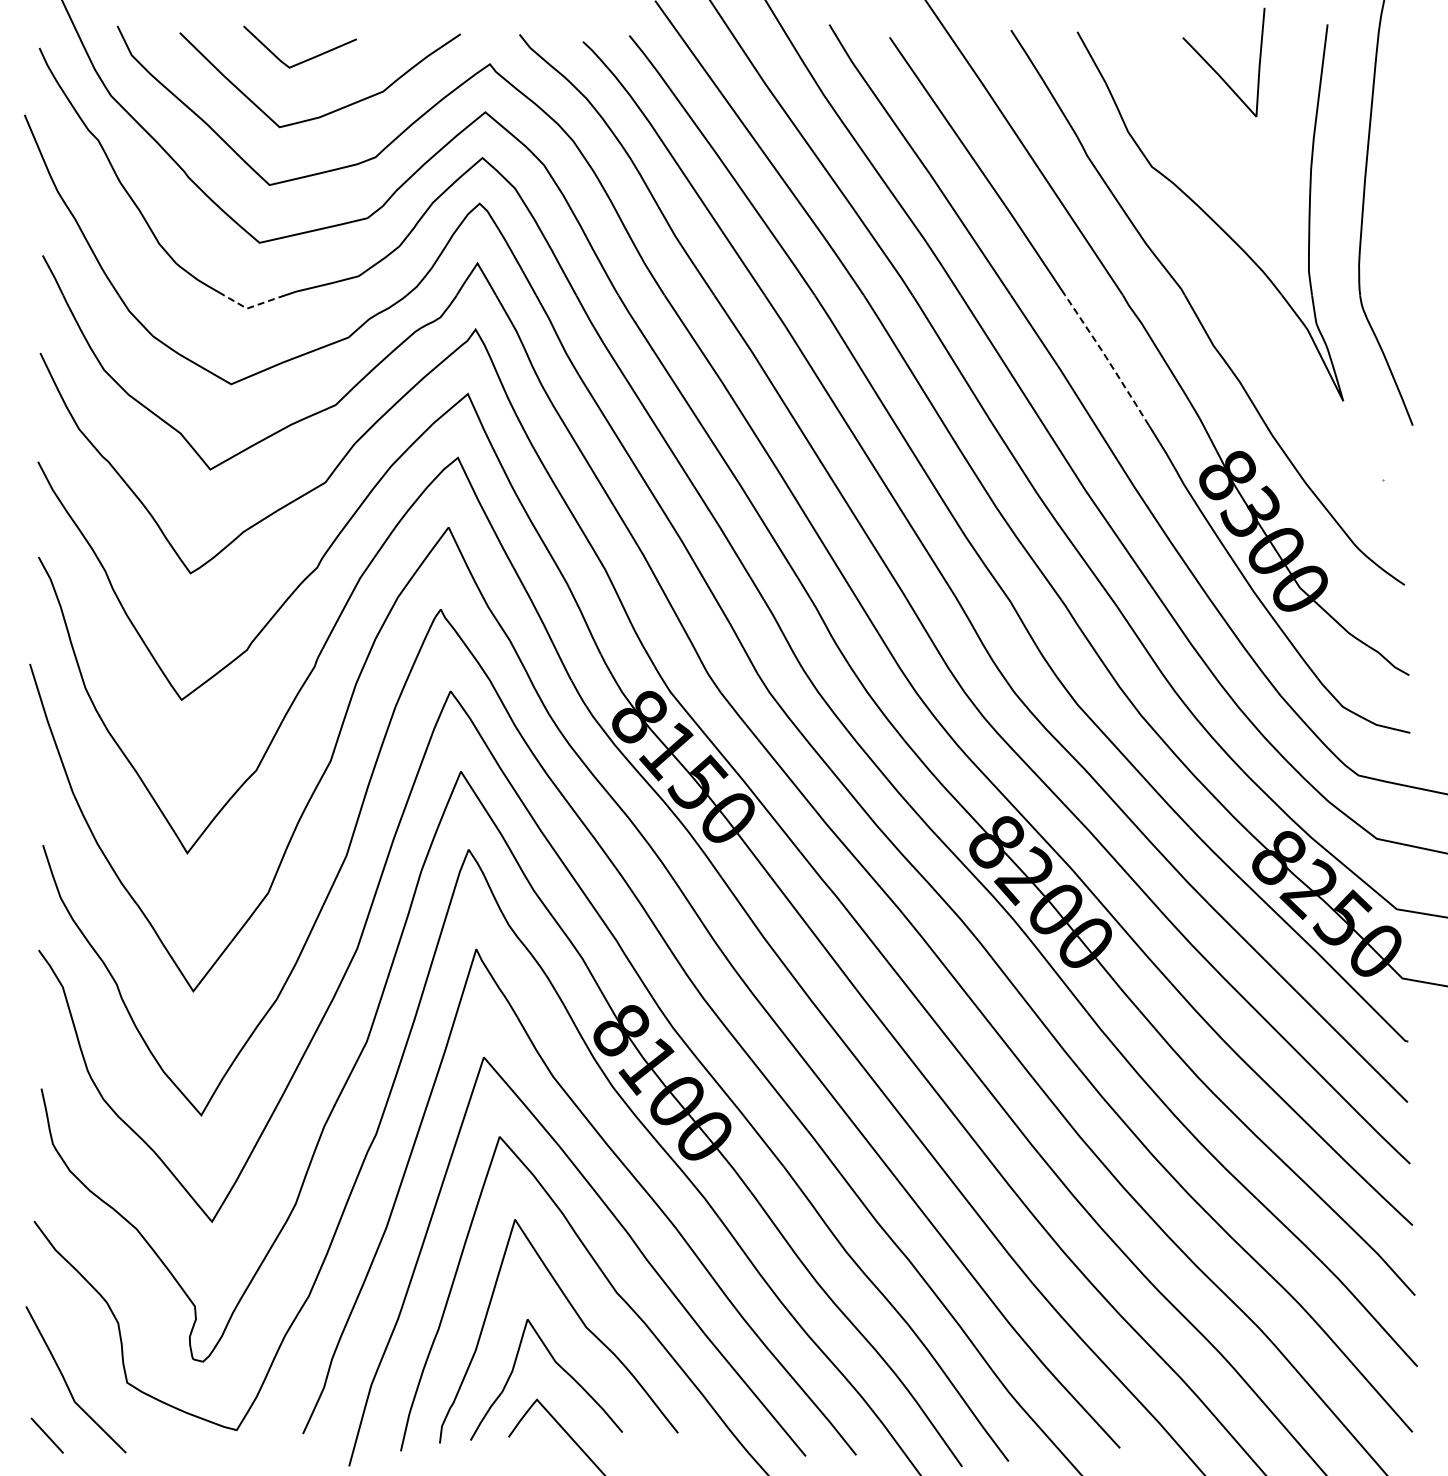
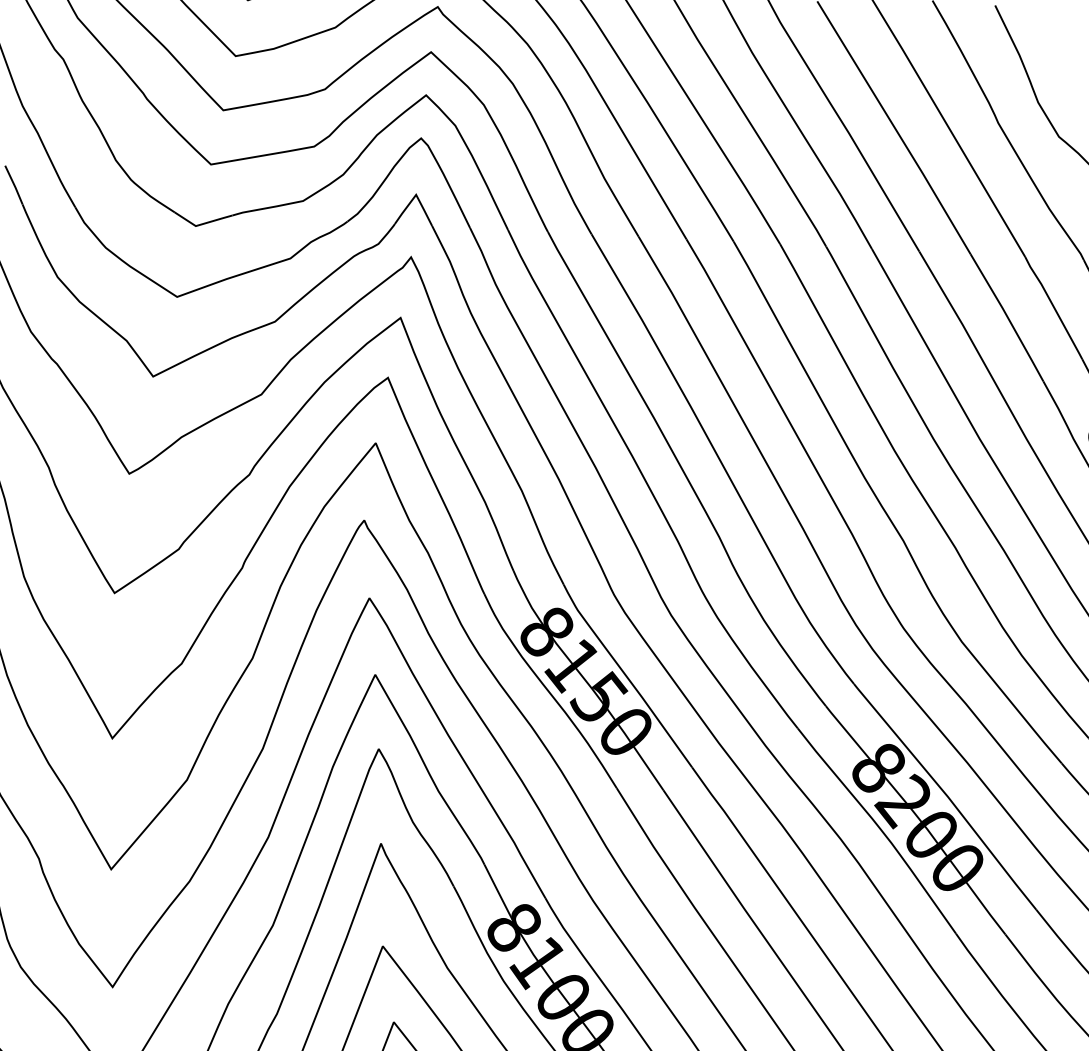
line: (253, 306) -> (202, 224), dashed -> solid
line: (1107, 359) -> (1007, 316), dashed -> solid

